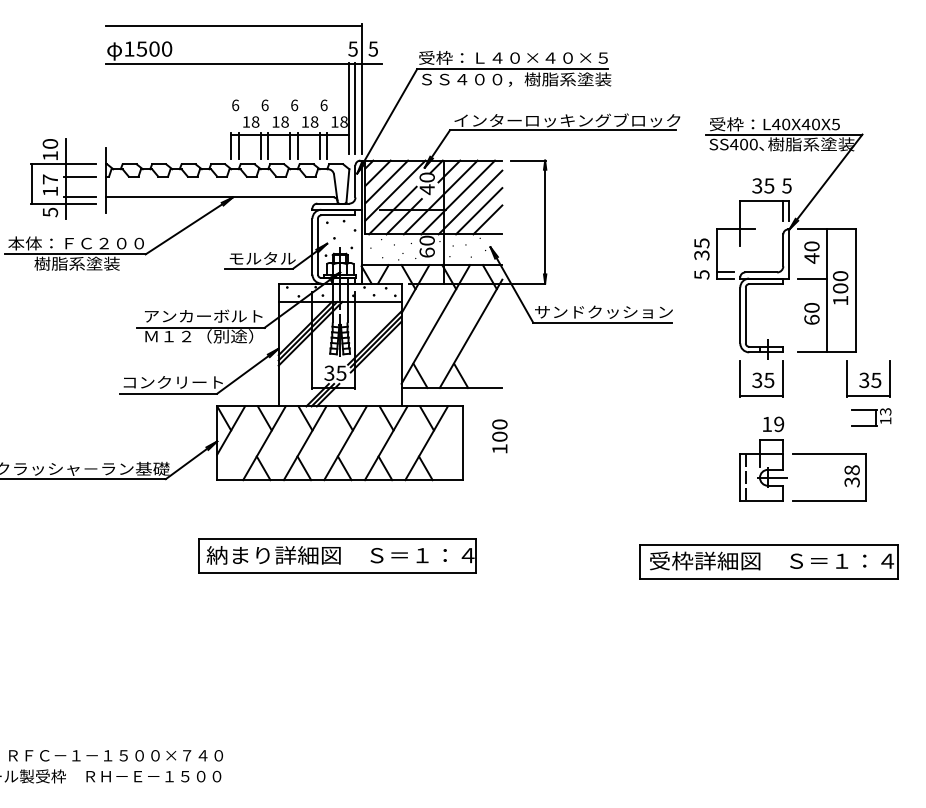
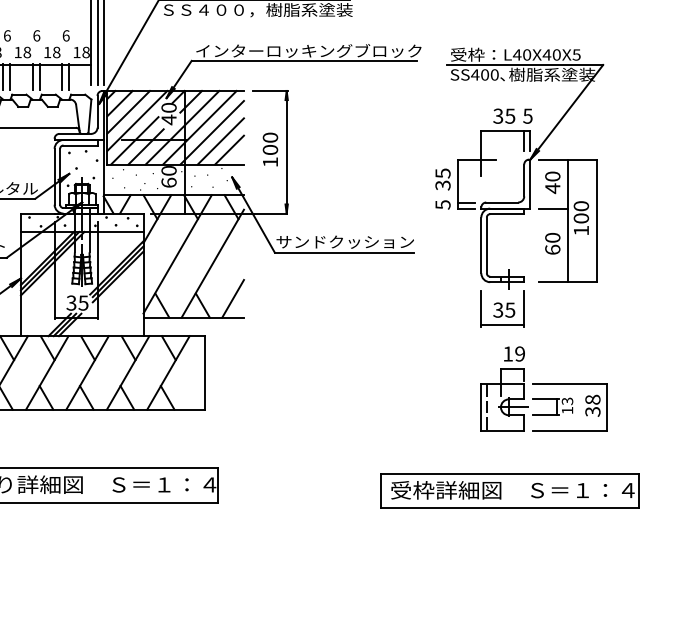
line: (491, 368) -> (233, 298), added
part: (868, 378) -> (609, 308), removed
part: (871, 417) -> (553, 407), moved
text: (499, 436) -> (270, 149), moved

